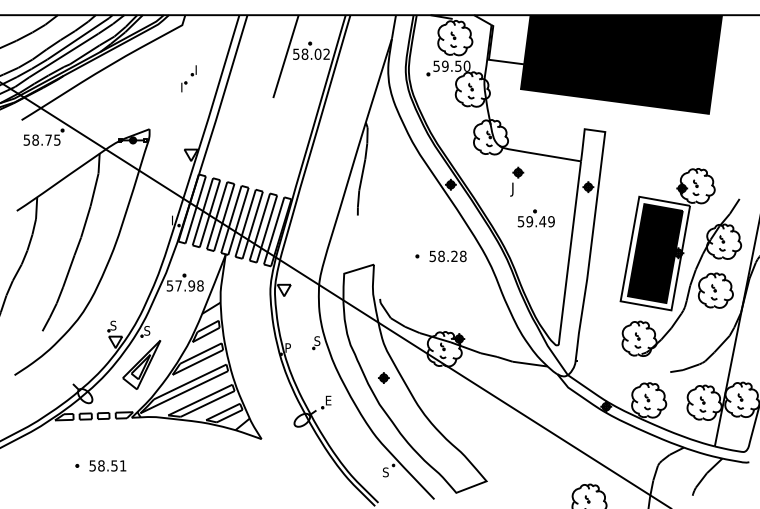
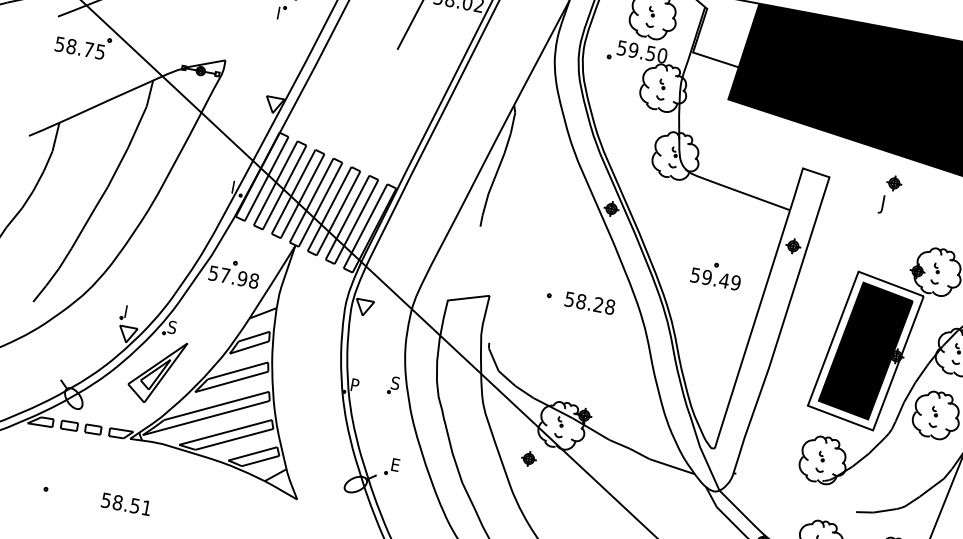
part: (517, 181) -> (891, 194), moved
text: (113, 325) -> (128, 311), S -> I
part: (383, 377) -> (528, 458), moved
text: (107, 465) -> (125, 503), moved

